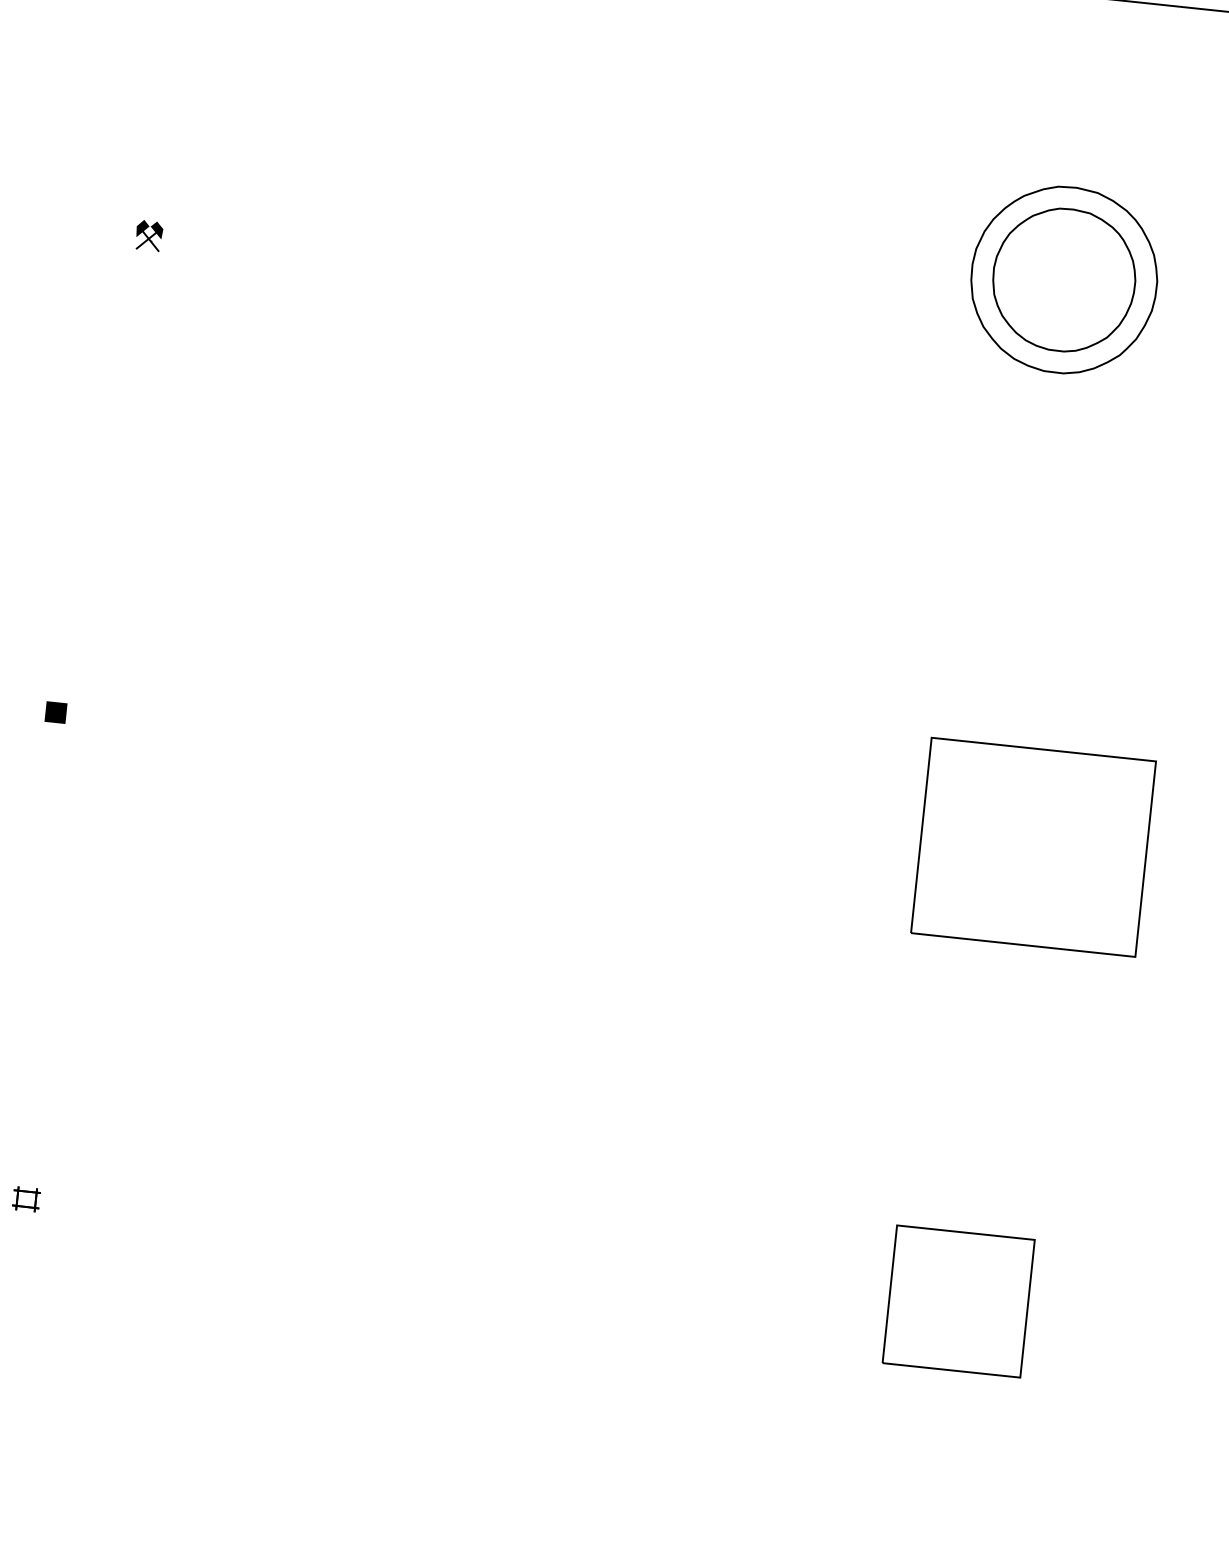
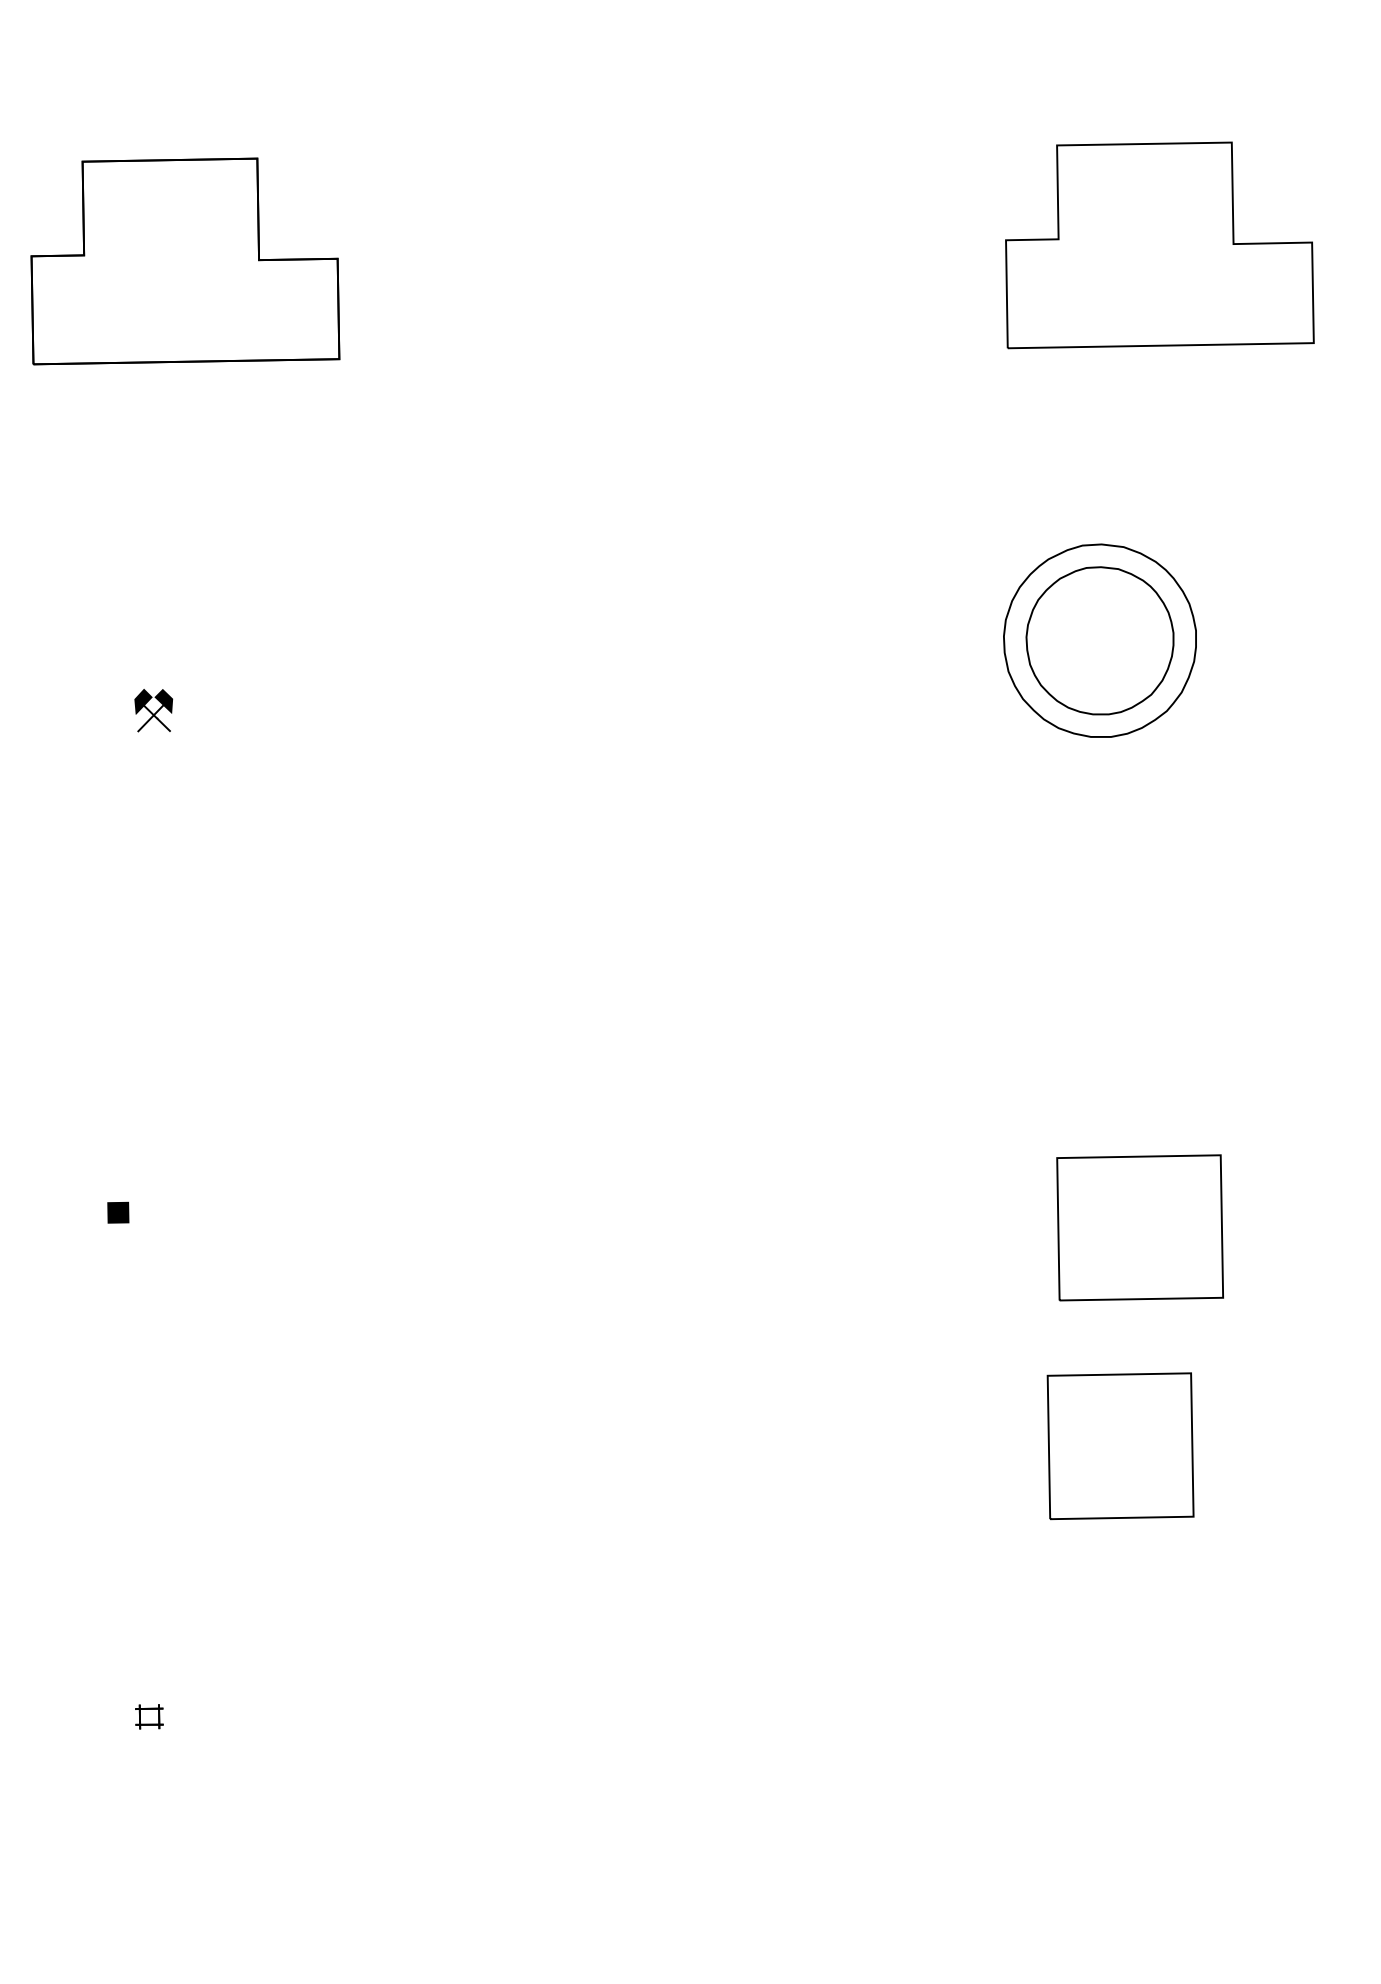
part: (148, 235) -> (153, 710), size x1.4
part: (1032, 846) -> (1139, 1227), size x0.7
part: (958, 1301) -> (1120, 1446), moved

